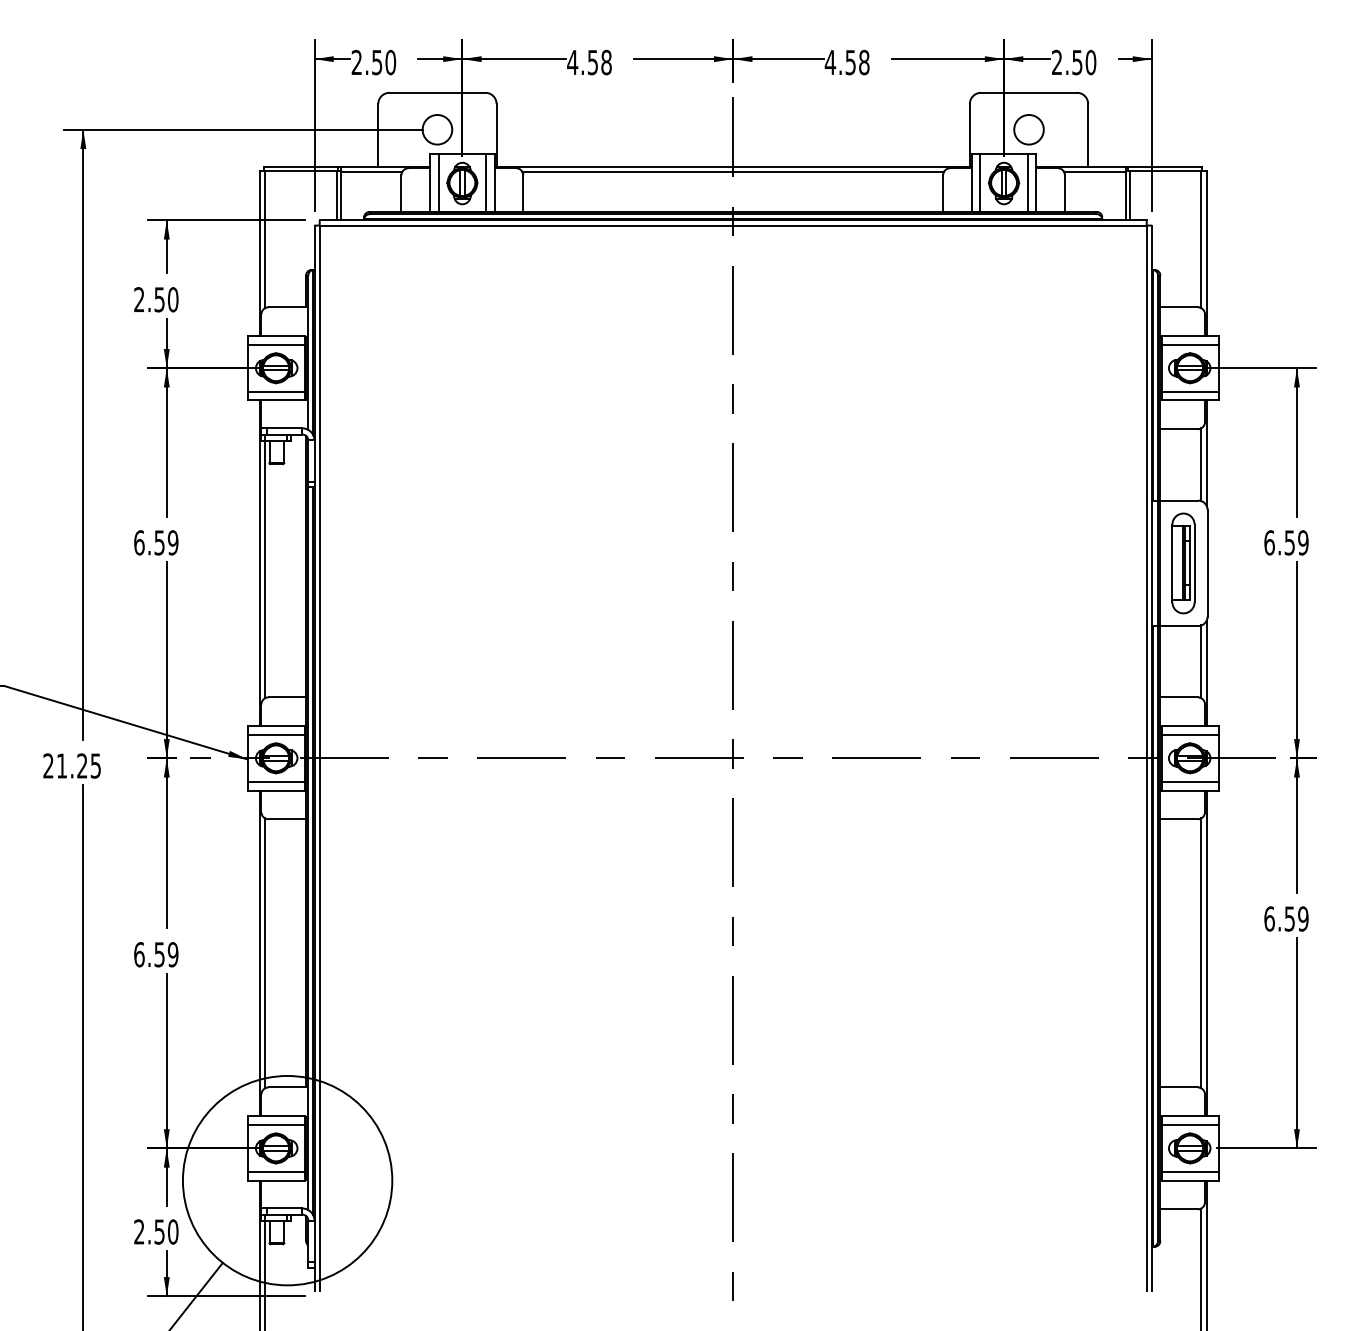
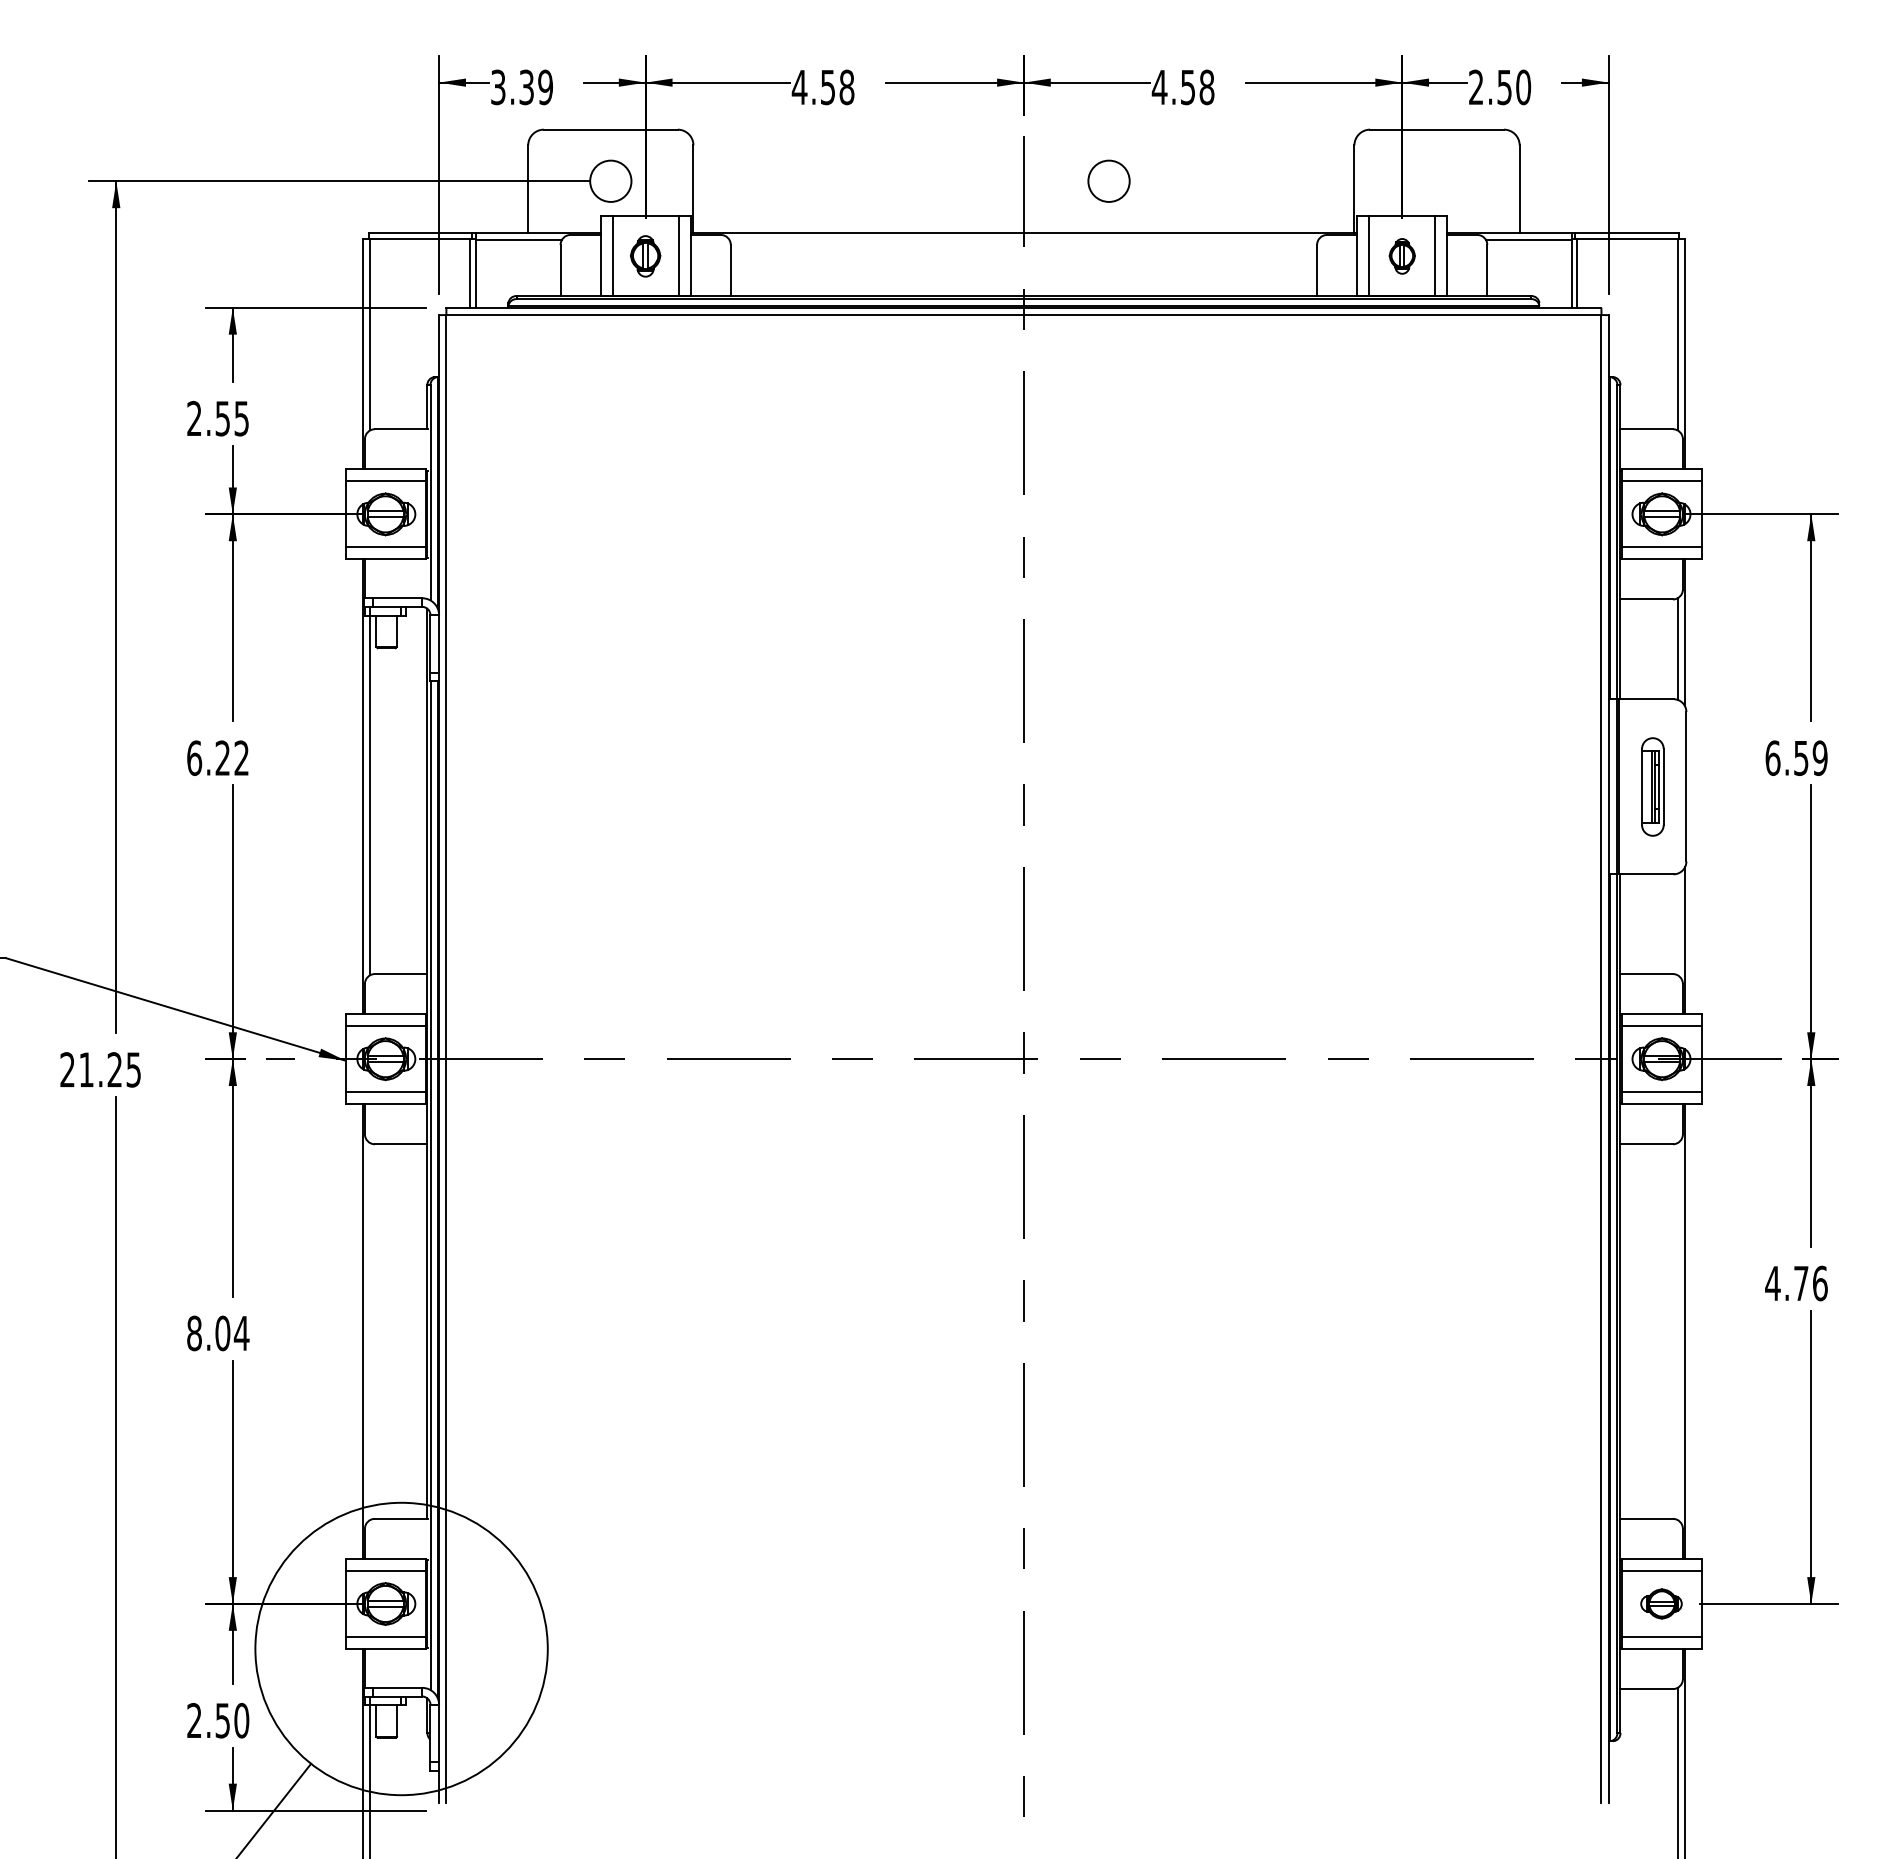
text: (374, 62) -> (522, 87), 2.50 -> 3.39
circle: (1028, 129) -> (1108, 180), moved
line: (732, 172) -> (1023, 240), removed
part: (462, 183) -> (645, 256), size x0.7
part: (1004, 183) -> (1402, 256), size x0.6
text: (173, 299) -> (241, 418), 2.50 -> 2.55
text: (166, 543) -> (232, 758), 6.59 -> 6.22
part: (1183, 563) -> (1652, 786), size x0.7
line: (1201, 661) -> (1677, 924), removed
text: (1286, 918) -> (1796, 1283), 6.59 -> 4.76
line: (265, 953) -> (370, 1331), removed
line: (1201, 953) -> (1677, 1331), removed
text: (156, 954) -> (218, 1333), 6.59 -> 8.04
part: (1189, 1148) -> (1661, 1603), size x0.7

